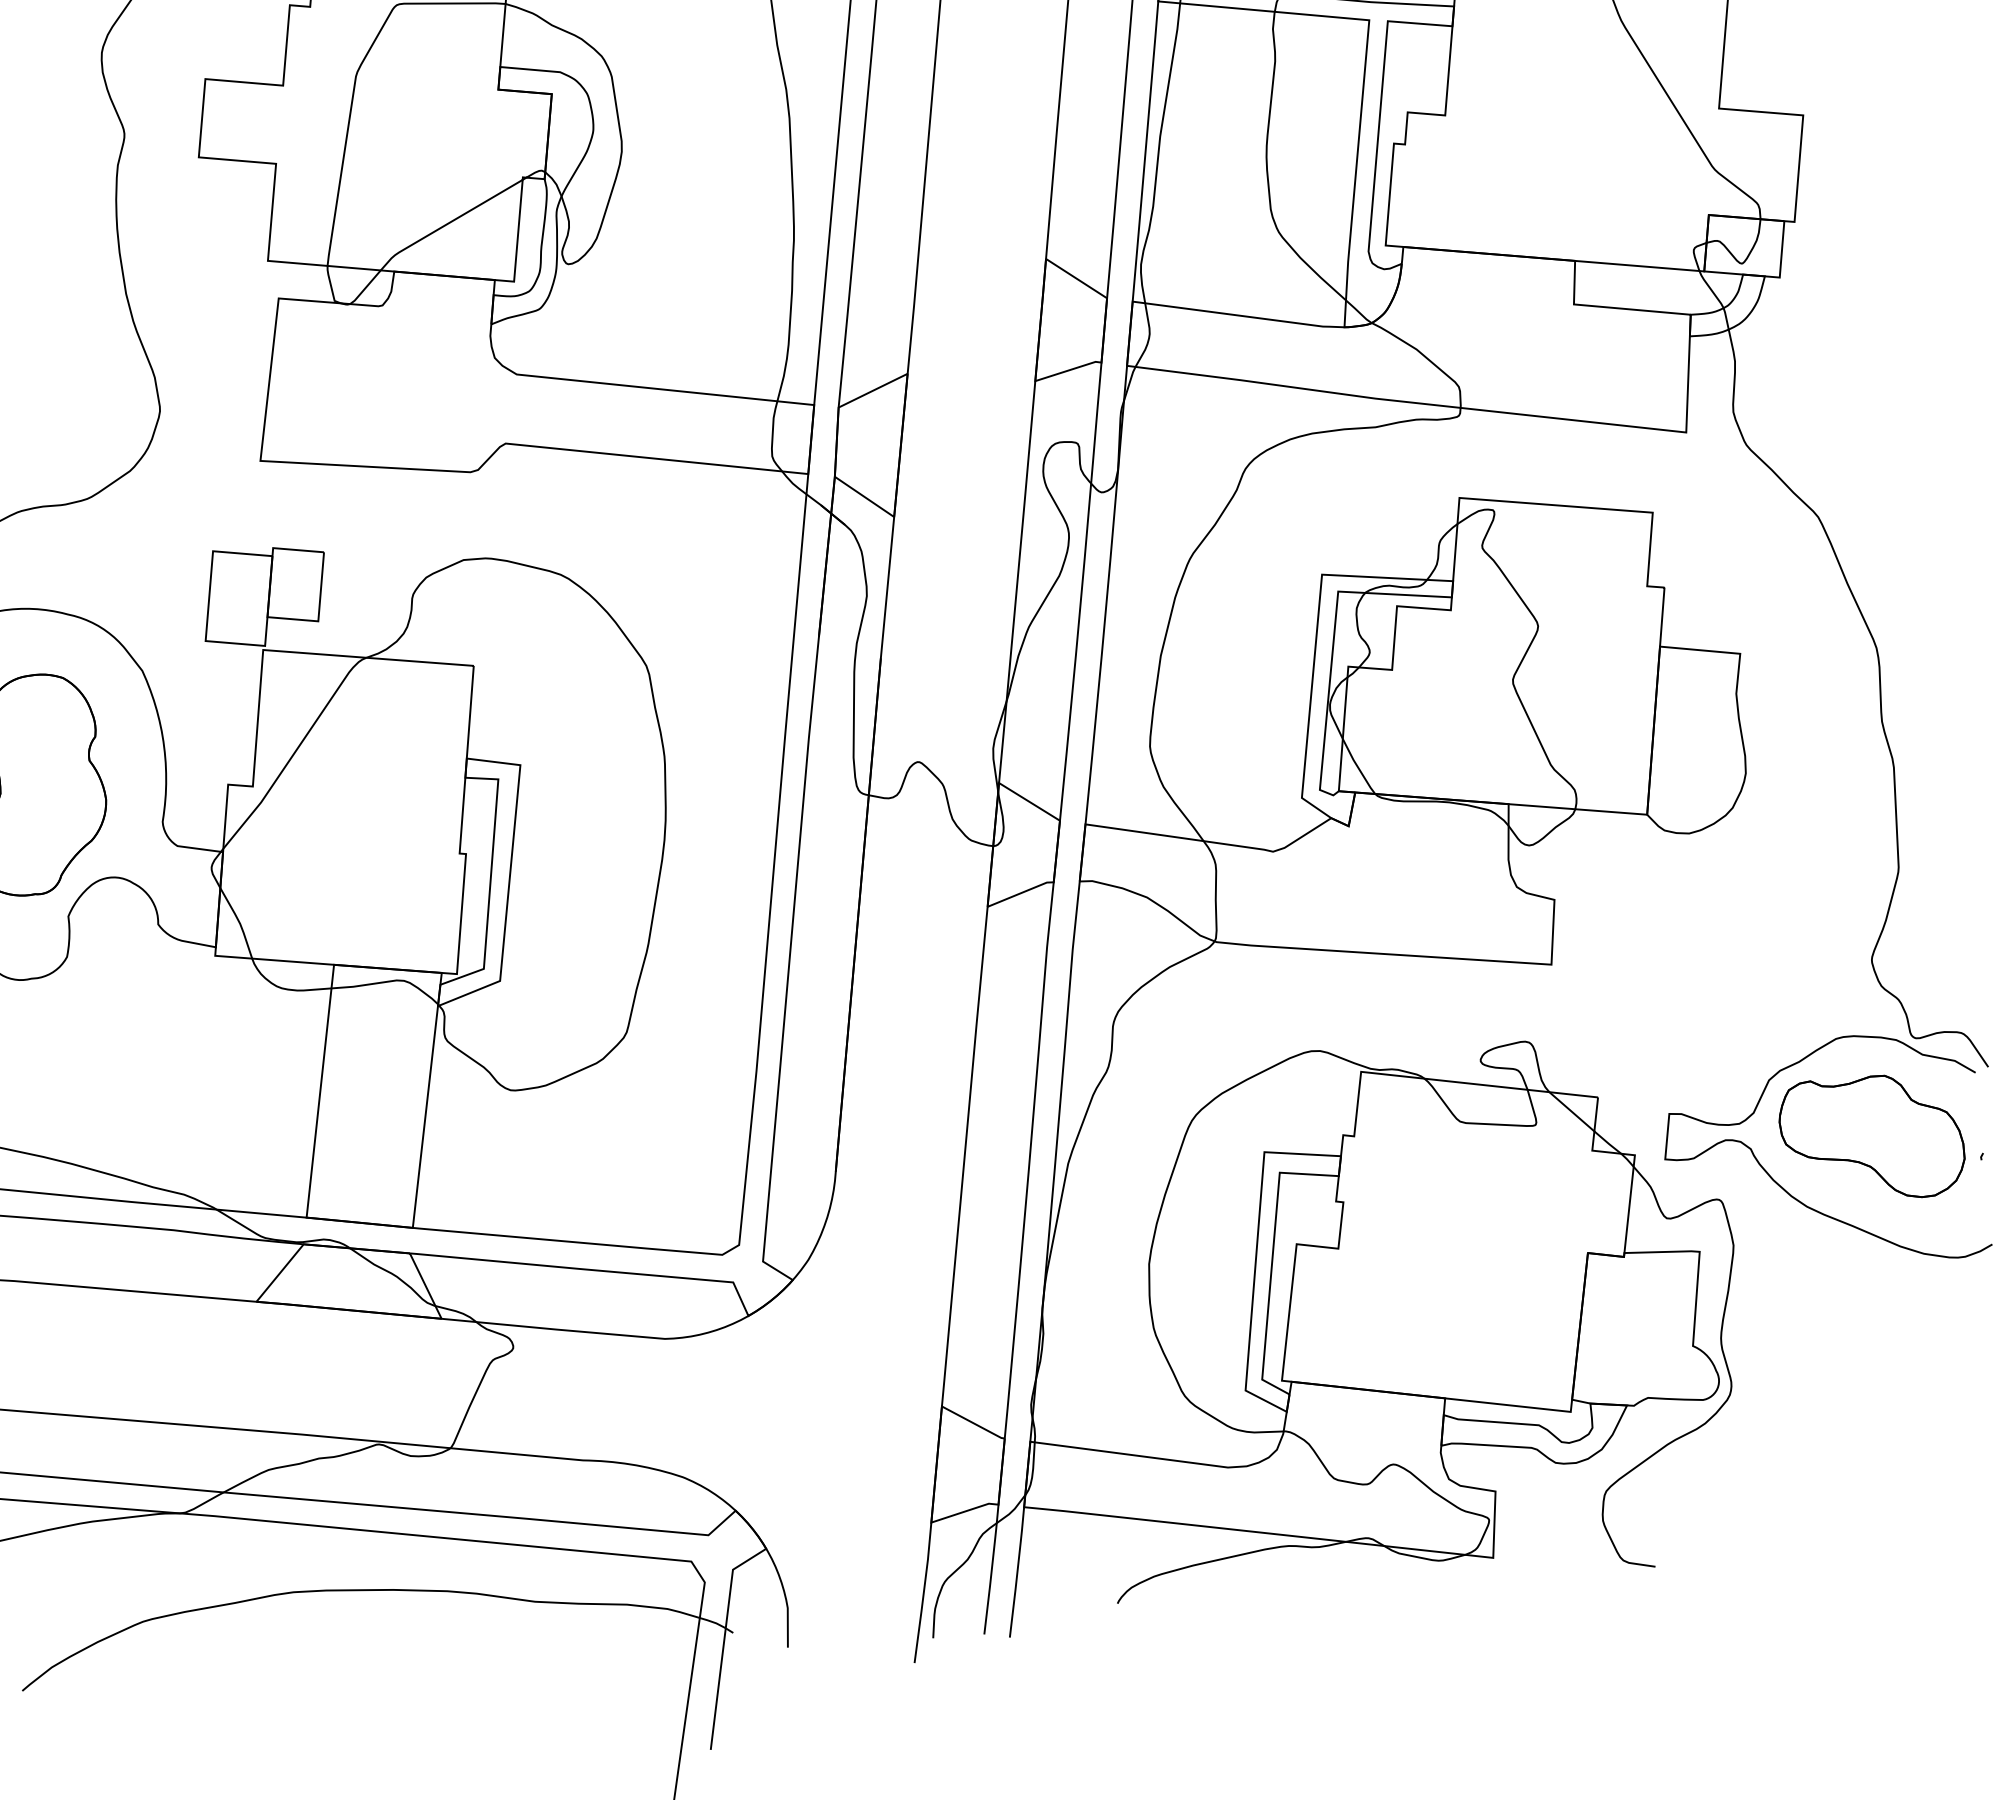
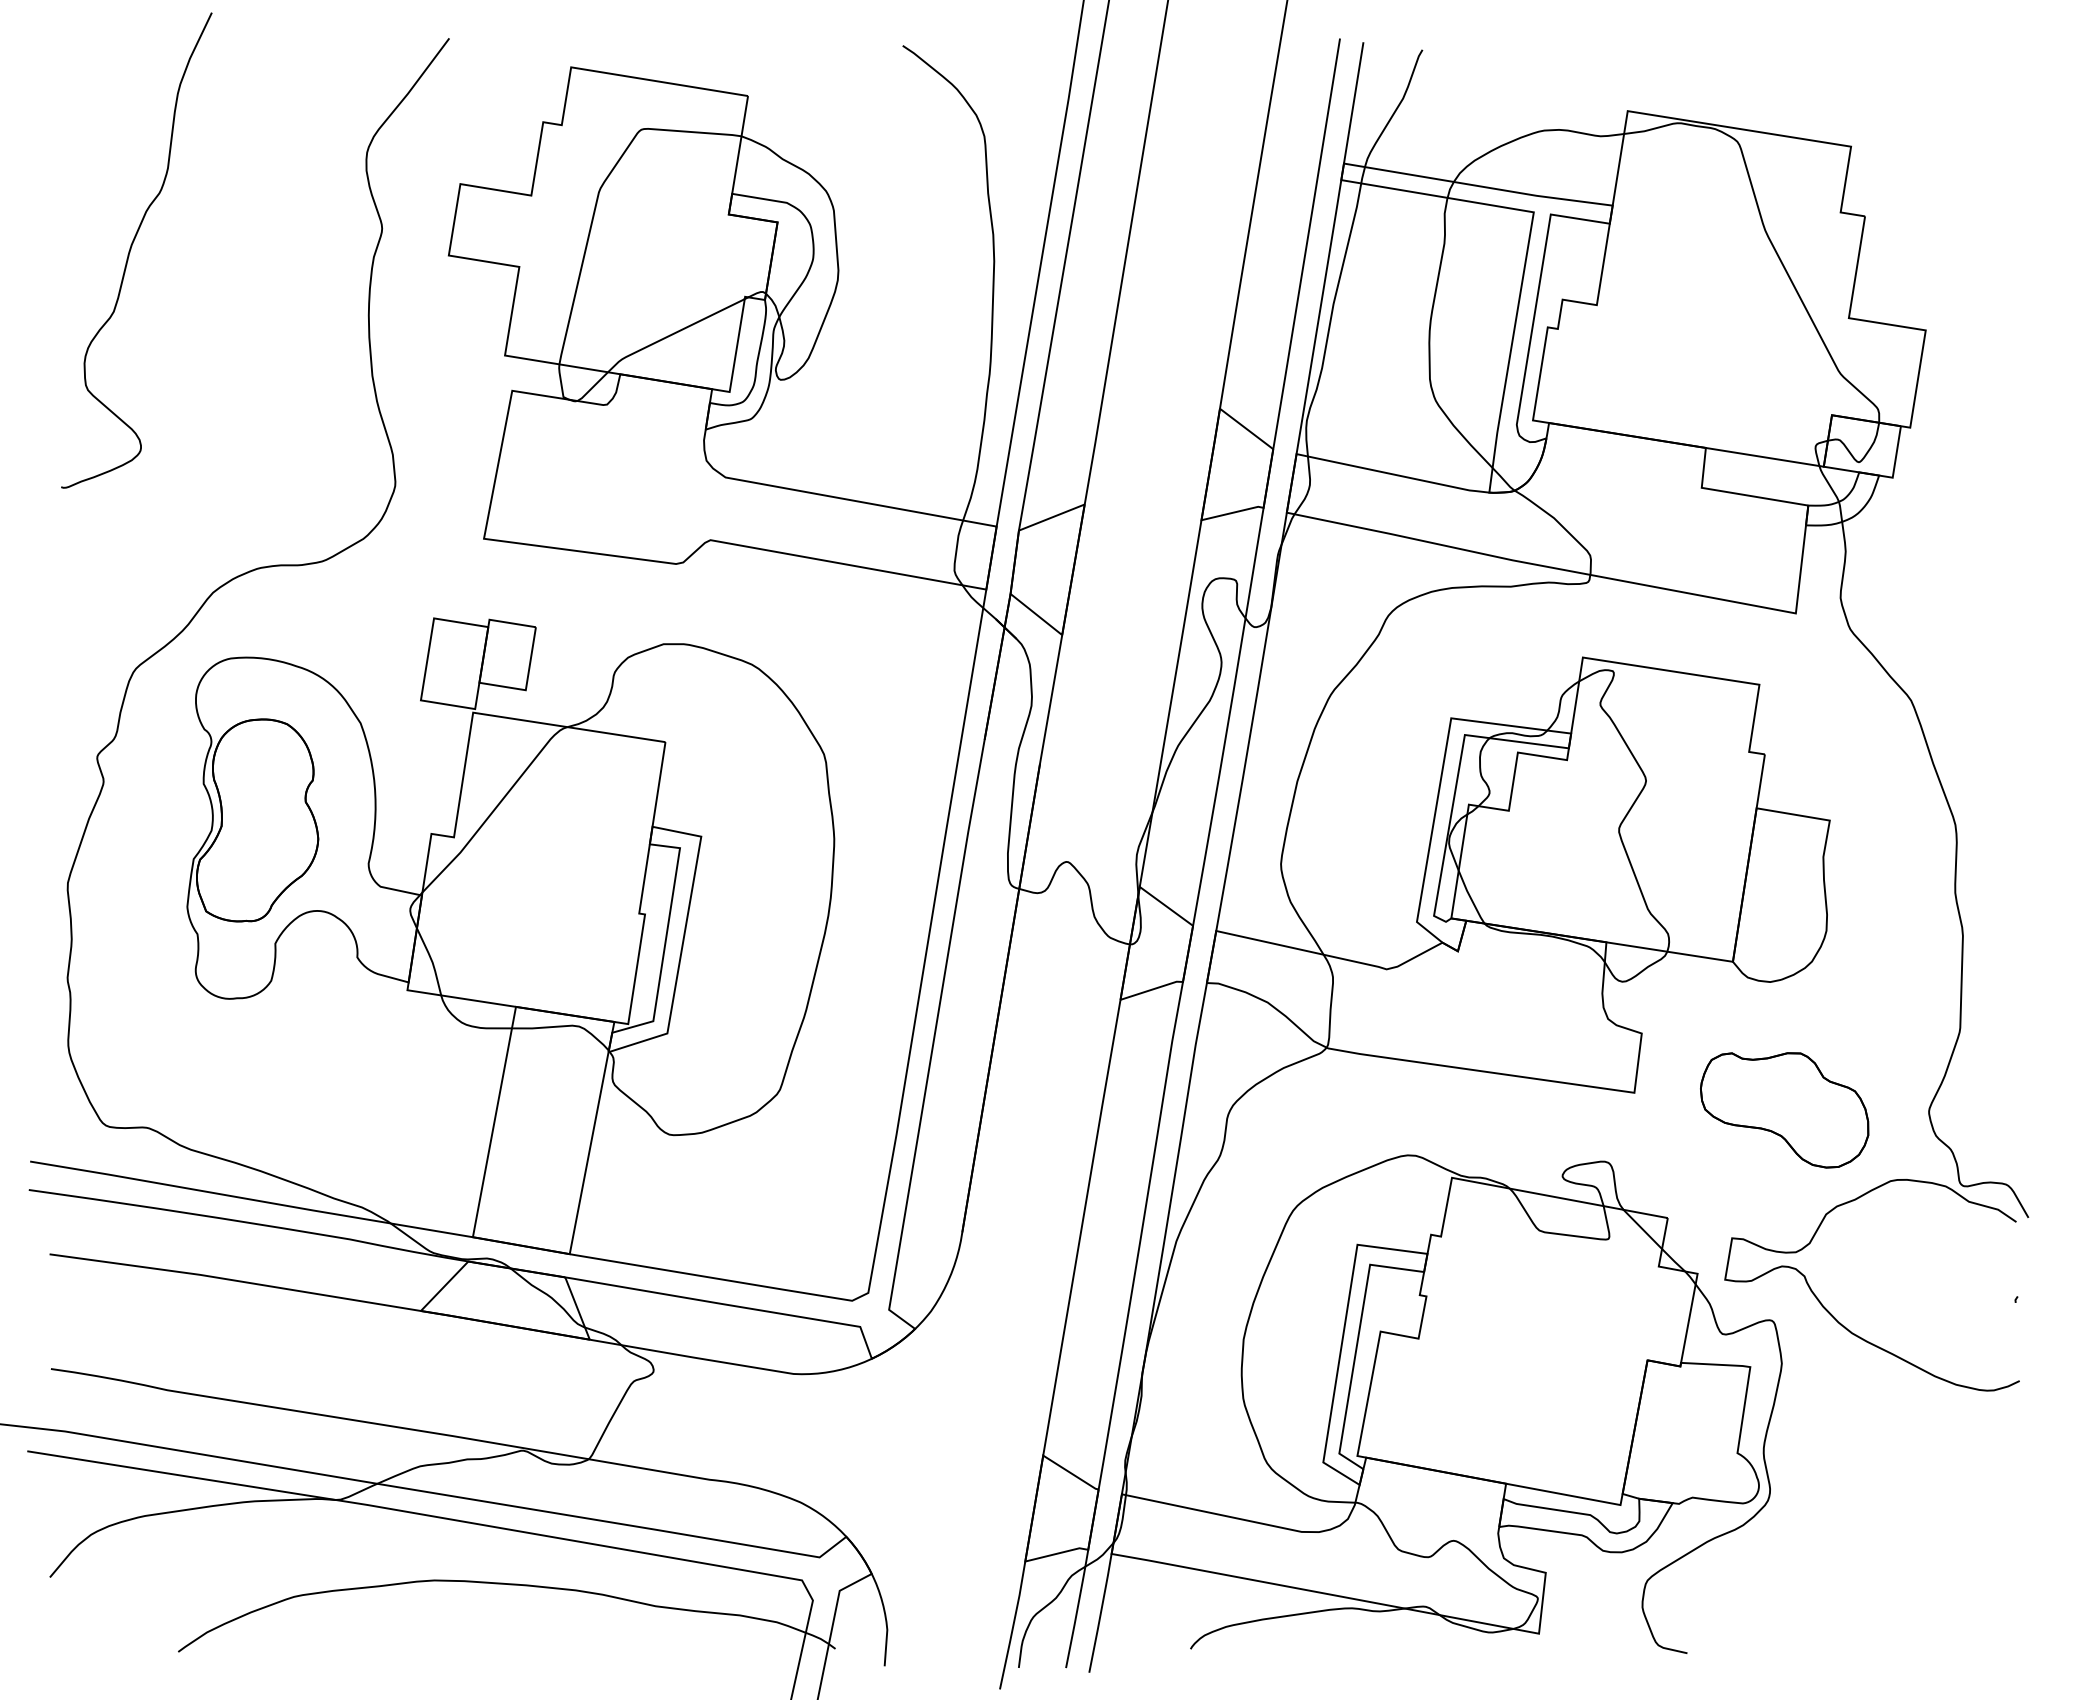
part: (1871, 1138) -> (1784, 1110), moved

